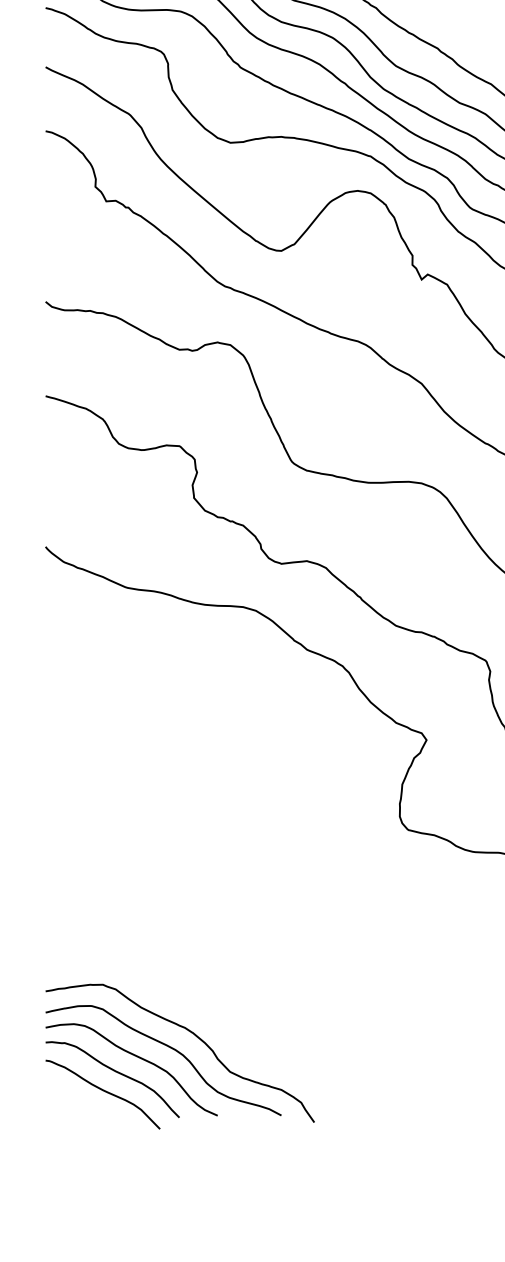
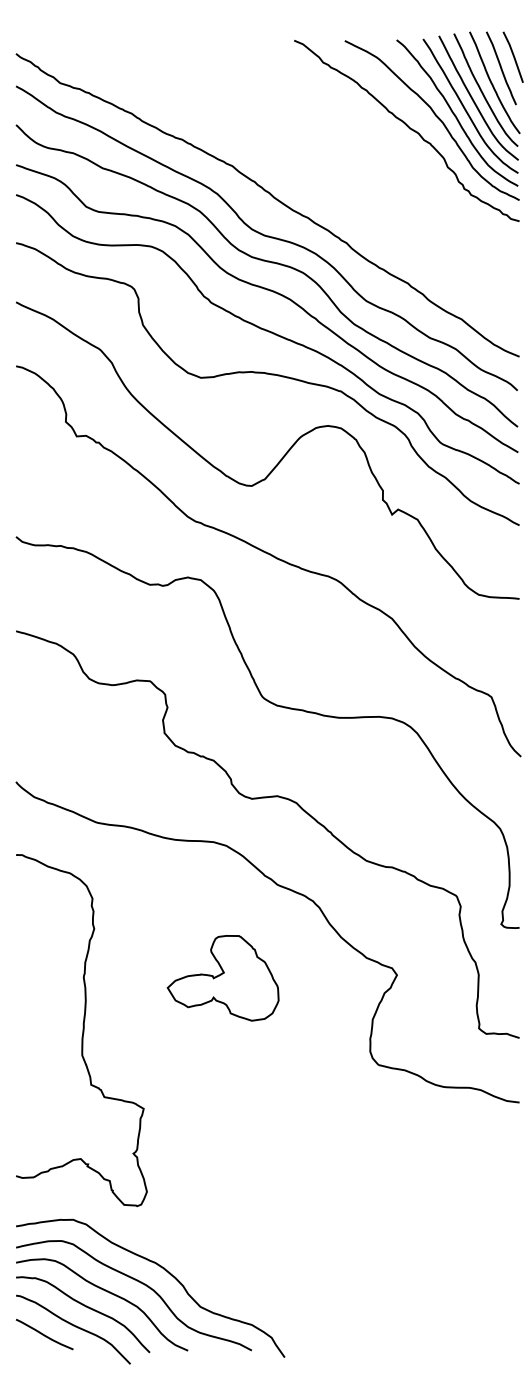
part: (252, 743) -> (222, 978), added
curve: (112, 795) -> (82, 1030), added
curve: (74, 1099) -> (44, 1334), added

